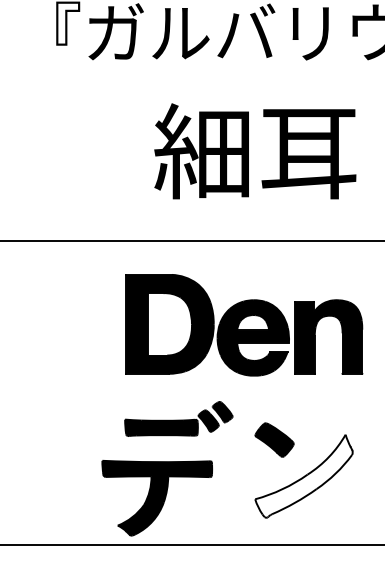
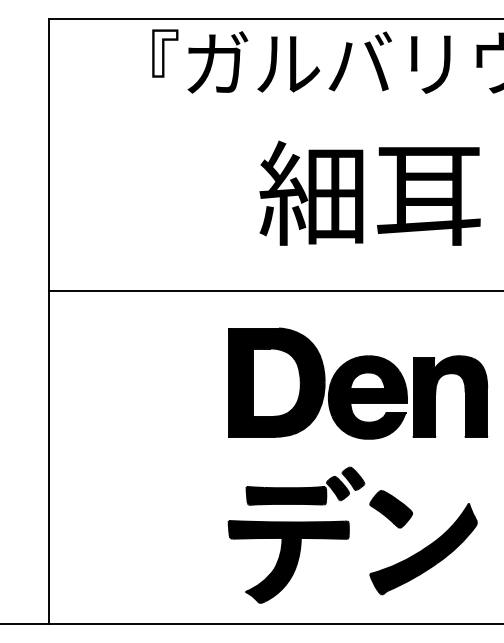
part: (178, 418) -> (305, 485), moved
fill: (304, 475) -> (423, 548), added
part: (156, 497) -> (288, 561), moved

